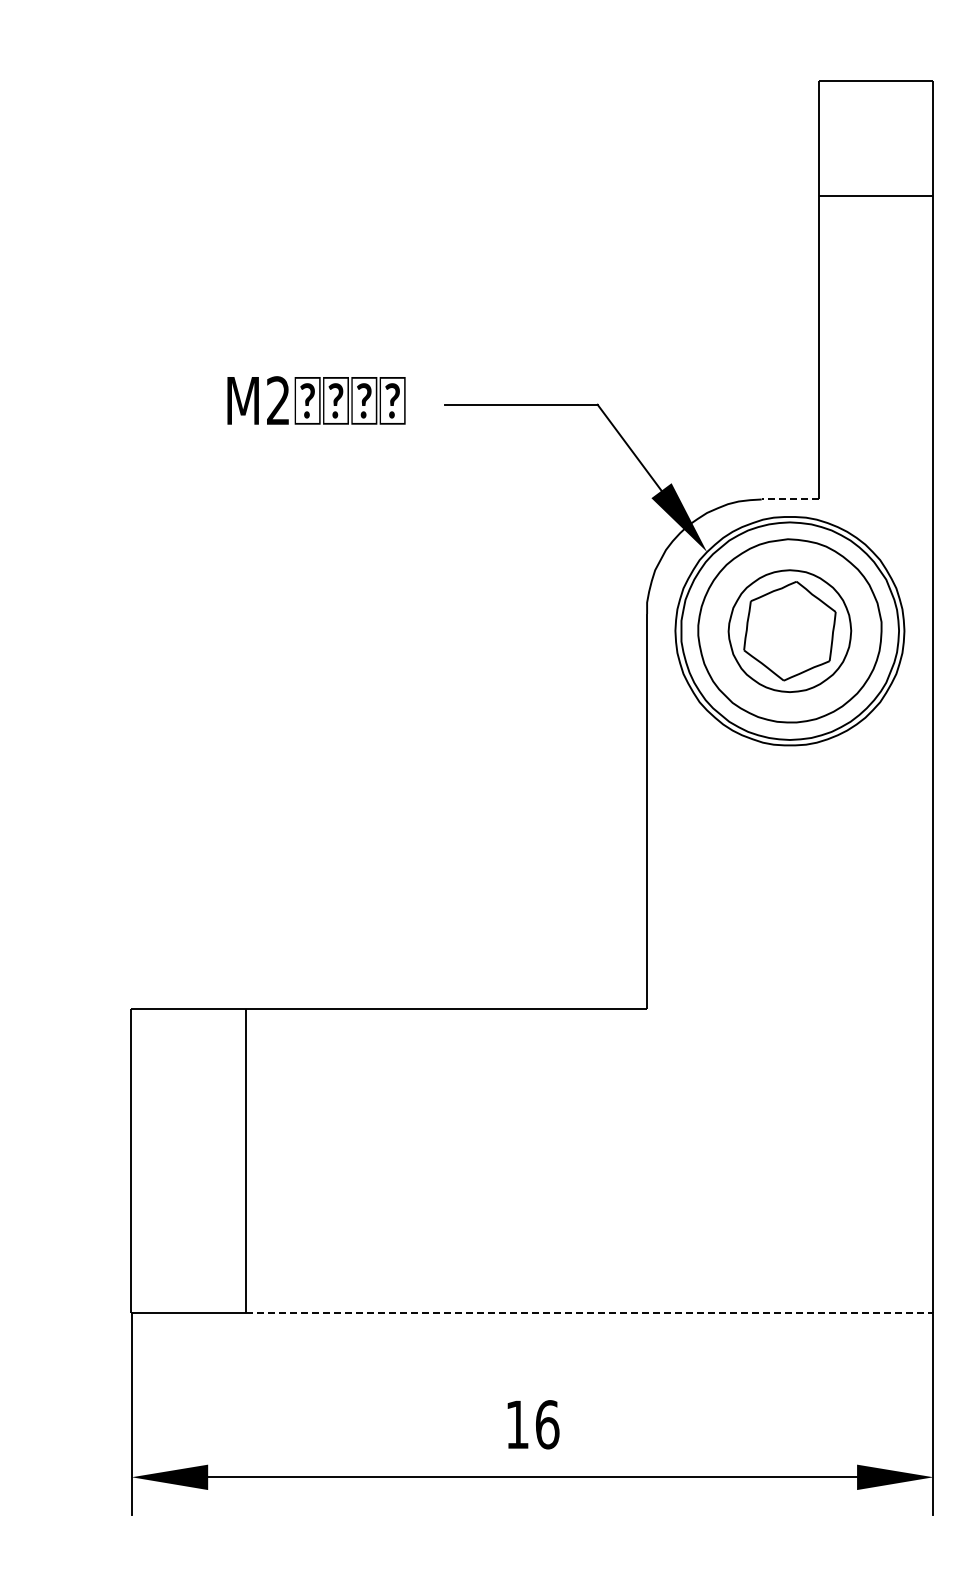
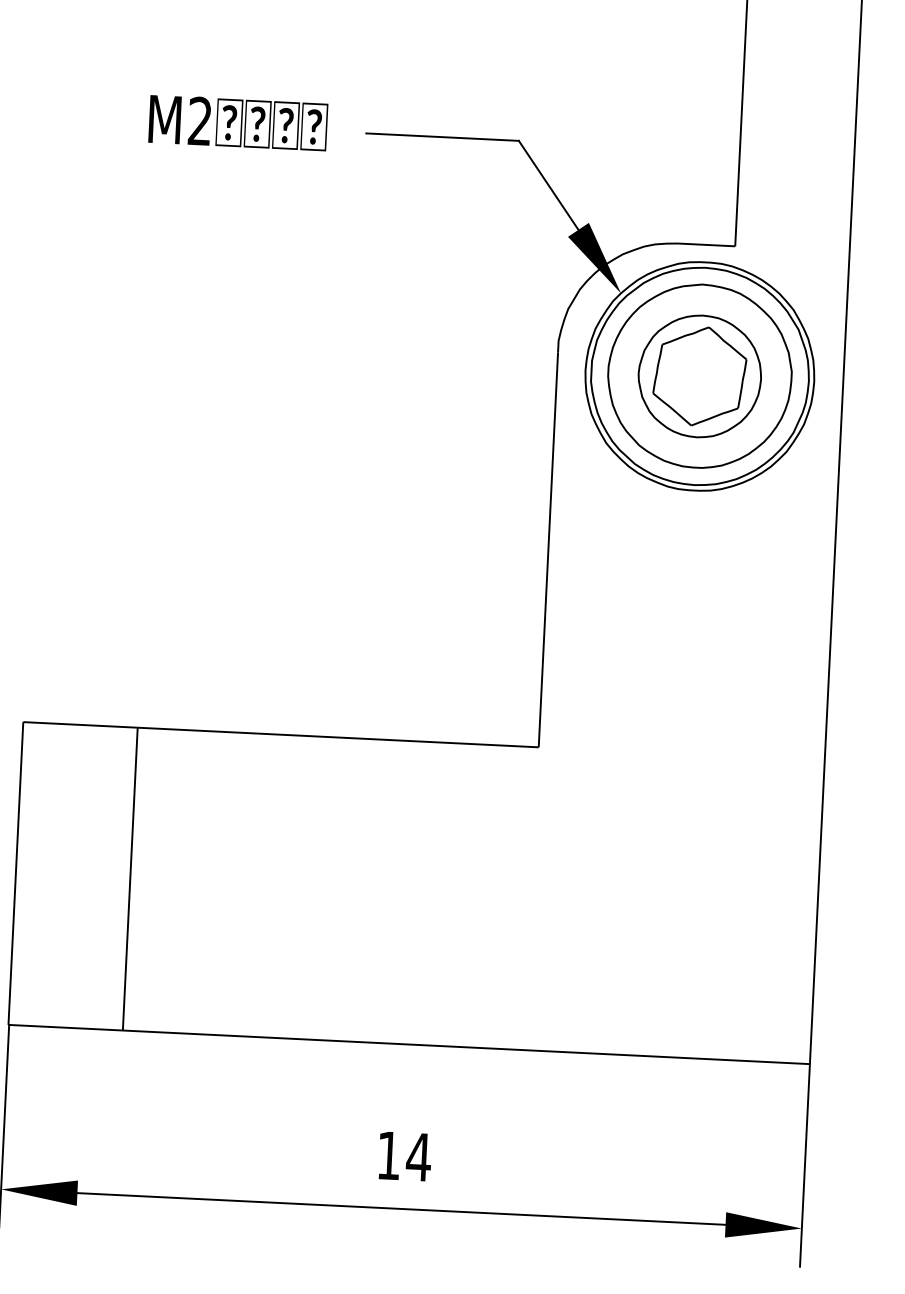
line: (790, 499) -> (706, 244), dashed -> solid
line: (589, 1312) -> (466, 1047), dashed -> solid
text: (547, 1424) -> (418, 1156), 16 -> 14

